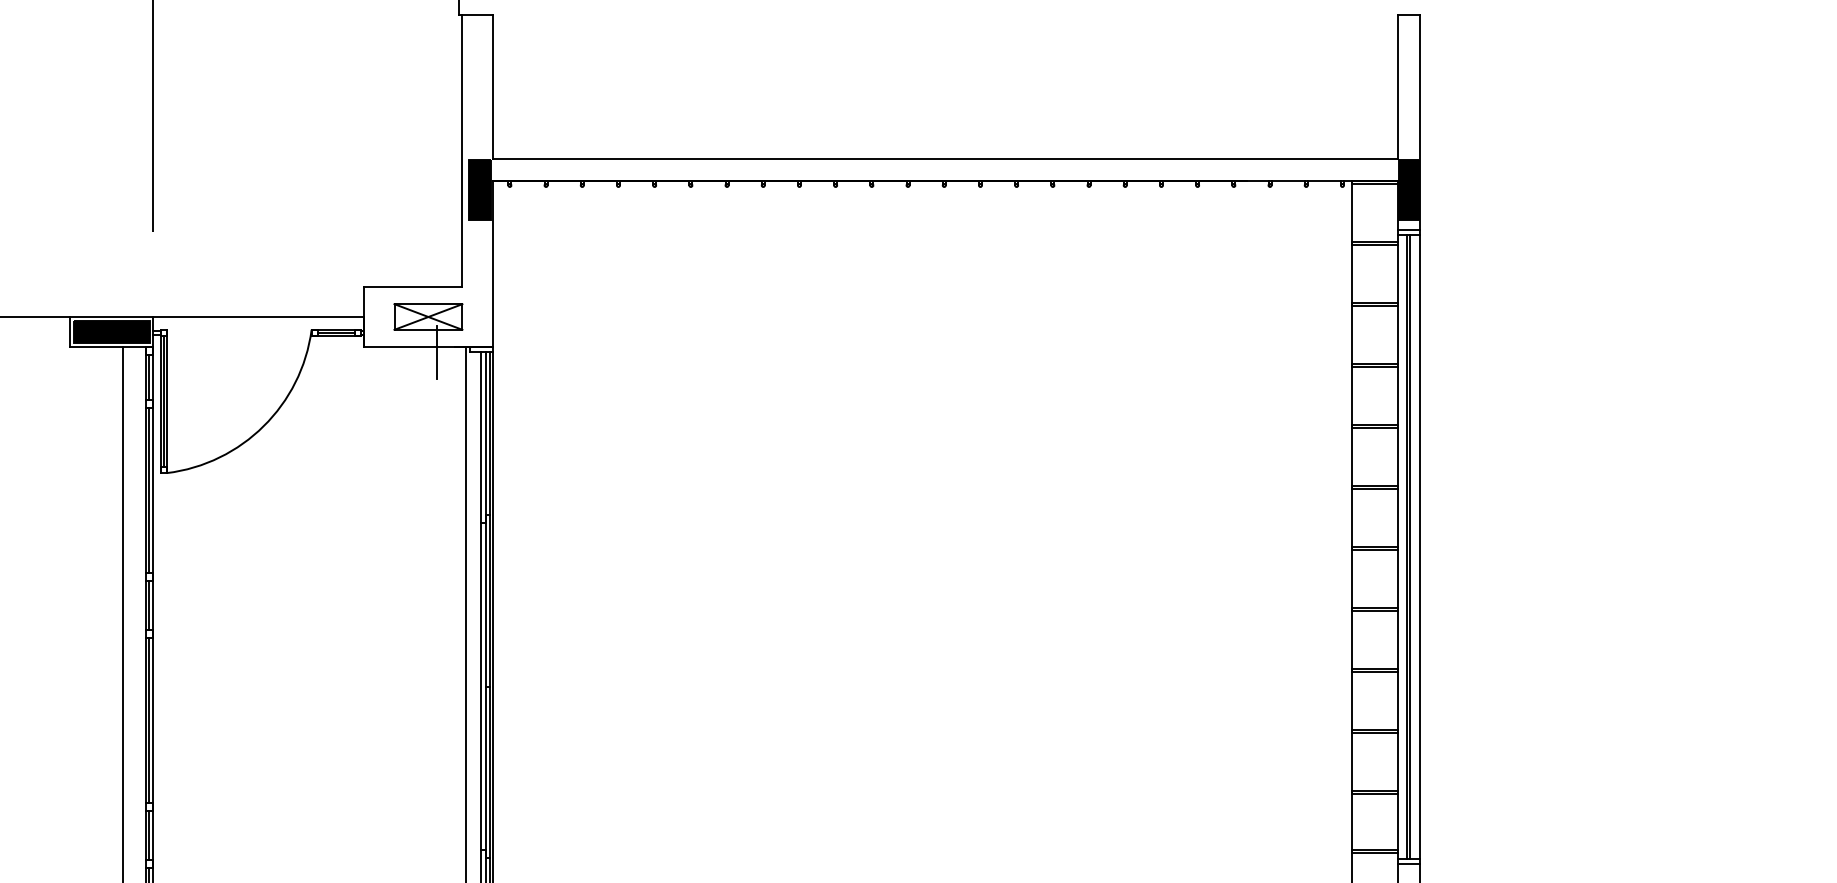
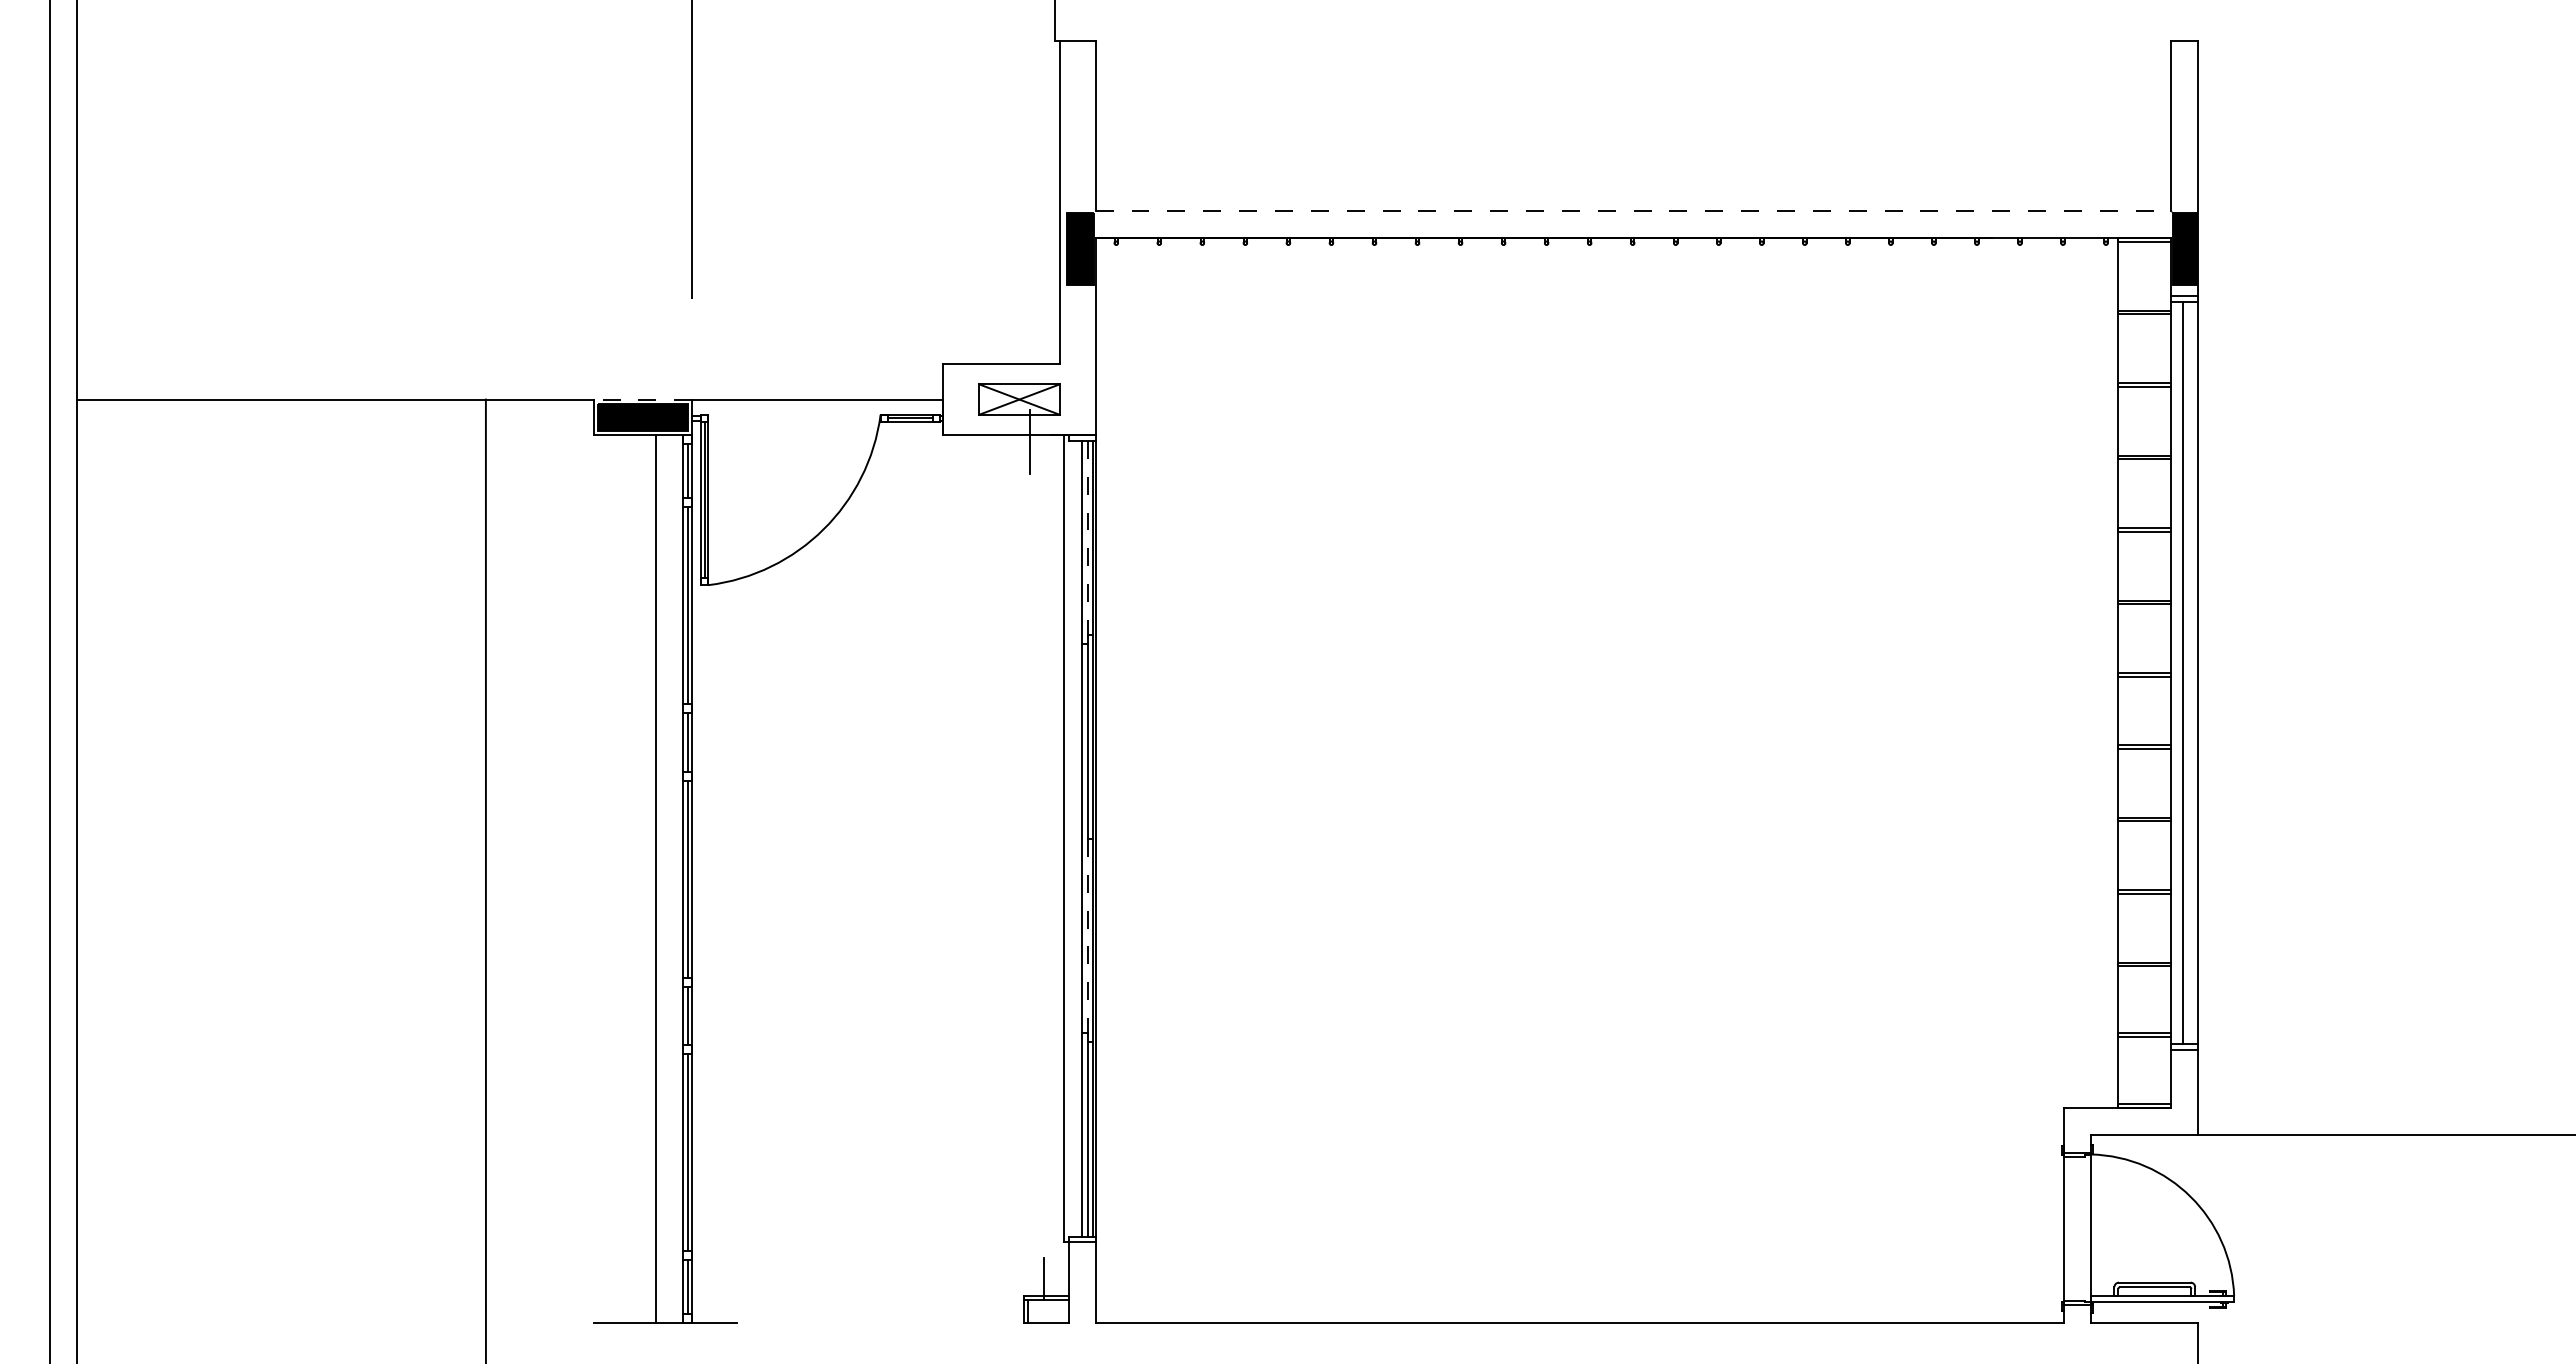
line: (944, 158) -> (1633, 211), solid -> dashed
line: (111, 316) -> (642, 399), solid -> dashed
line: (485, 437) -> (1087, 542), solid -> dashed
line: (1410, 546) -> (2186, 672), removed
line: (485, 772) -> (1087, 940), solid -> dashed

